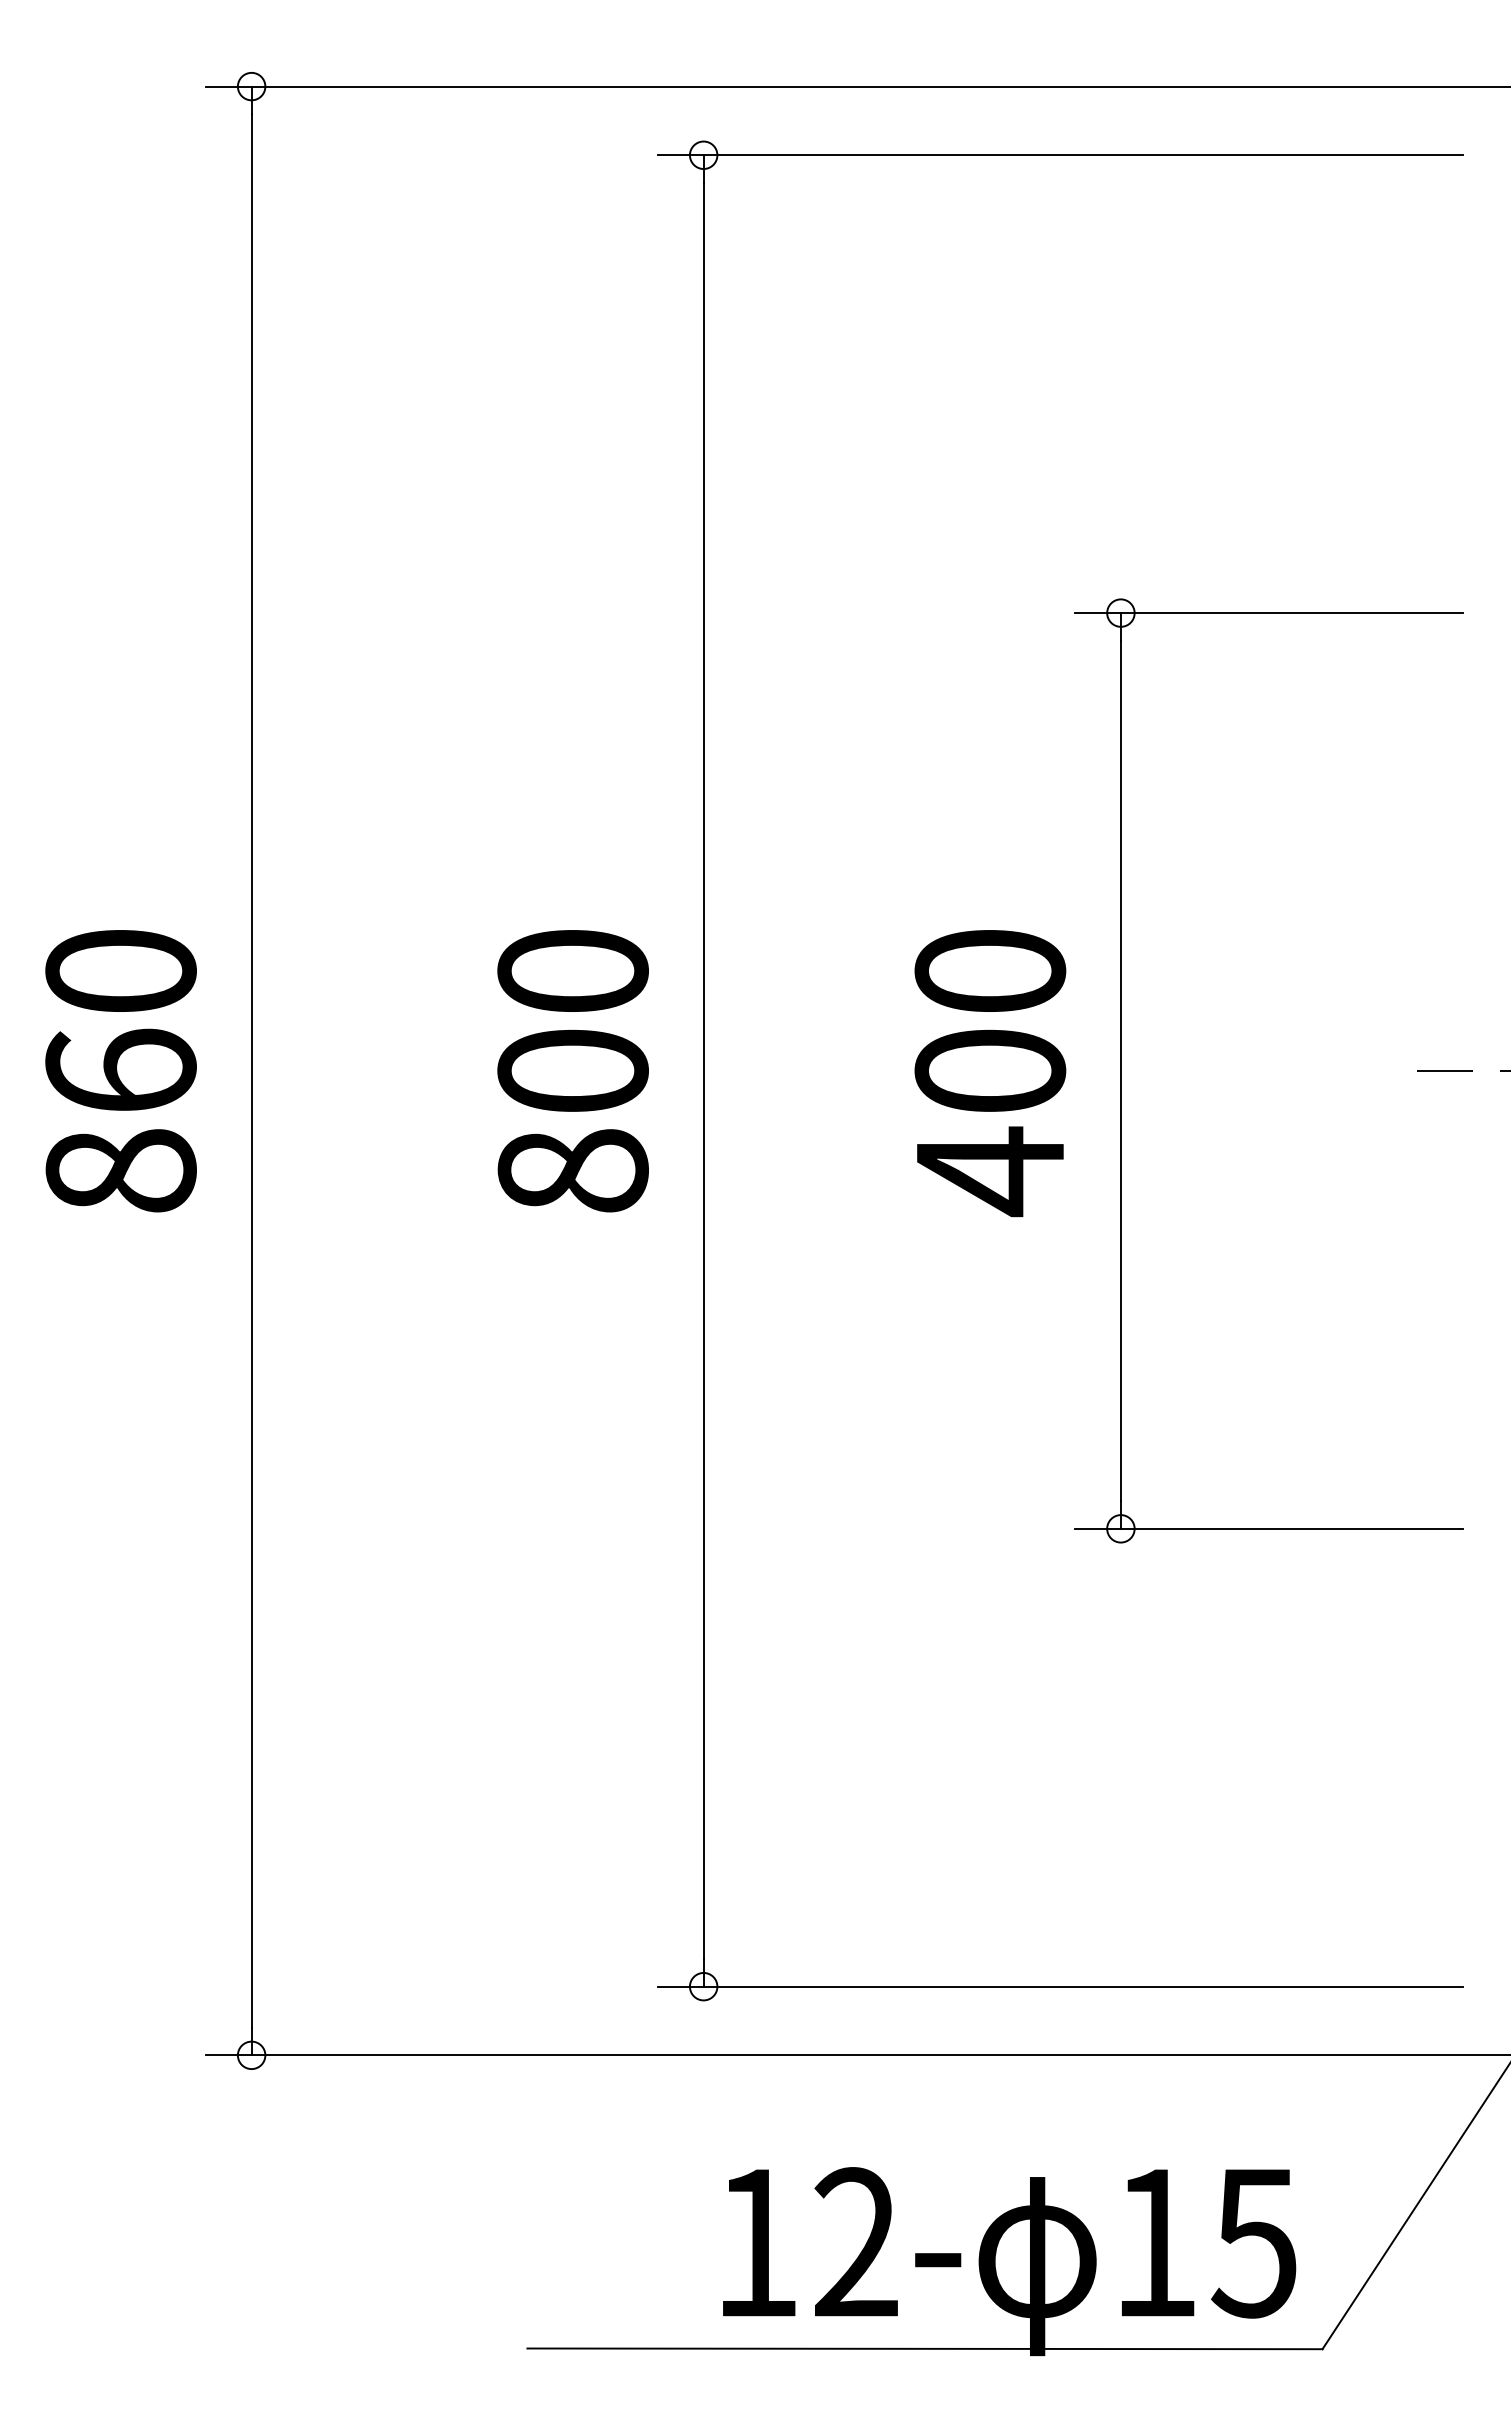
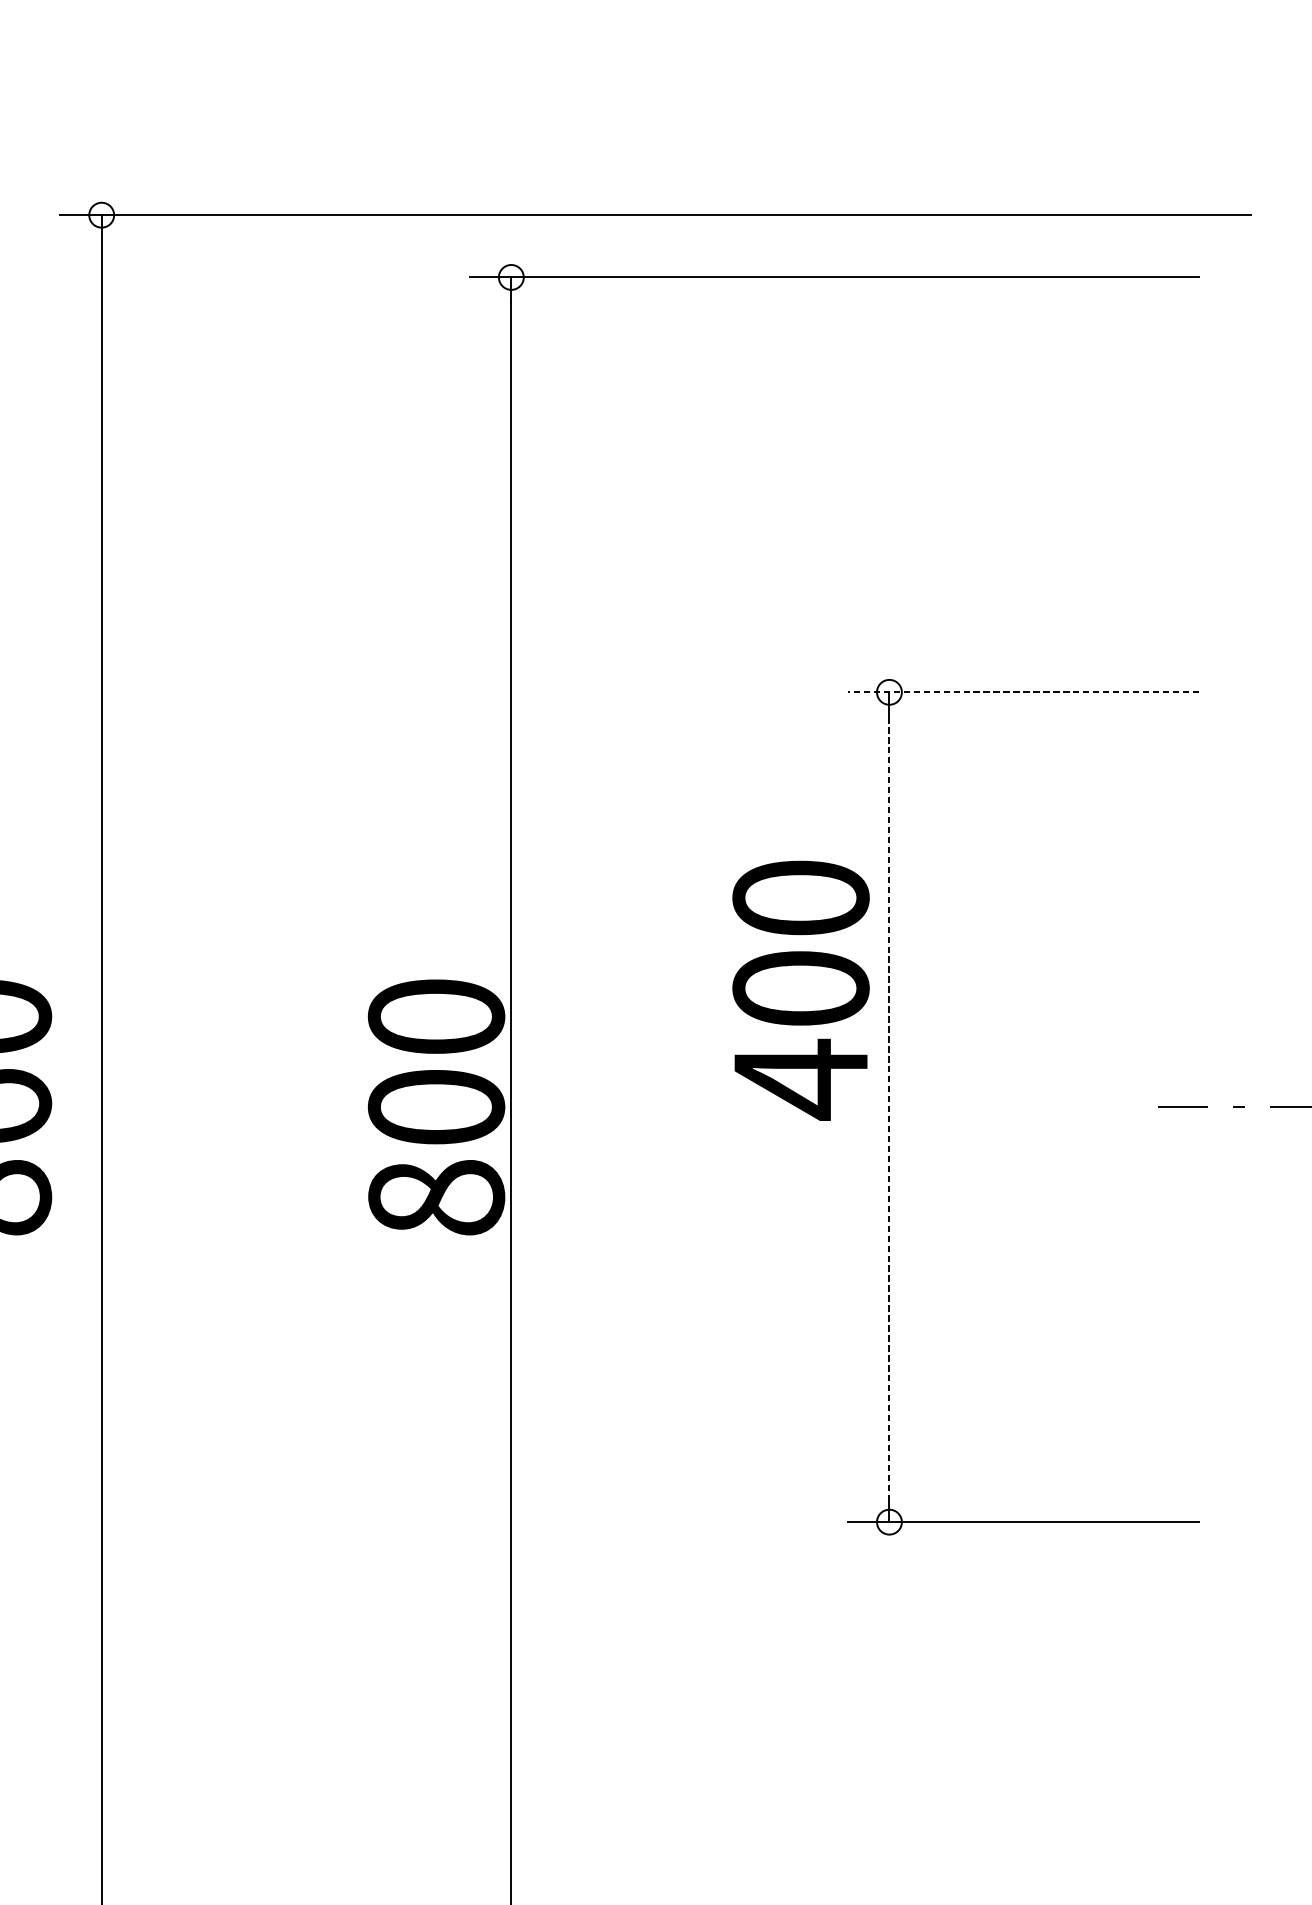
line: (1268, 613) -> (1023, 692), solid -> dashed
text: (572, 1071) -> (435, 1107), moved
line: (1120, 1071) -> (889, 1107), solid -> dashed
text: (990, 1073) -> (801, 990), moved

